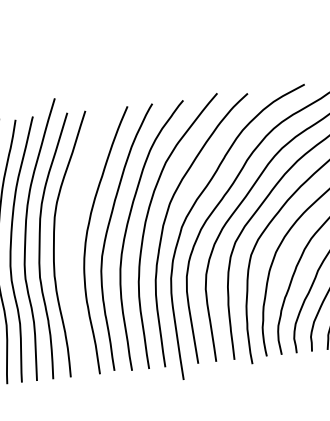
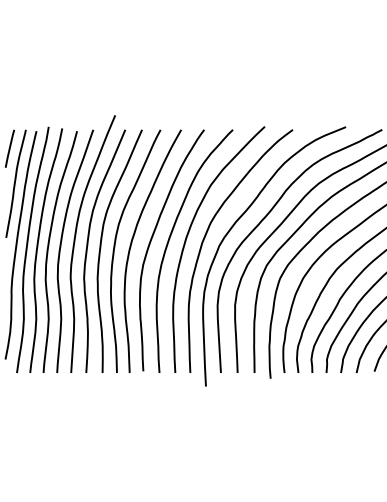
curve: (70, 240) -> (115, 247), added

